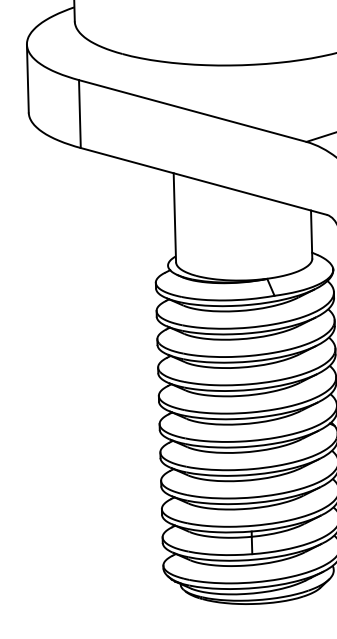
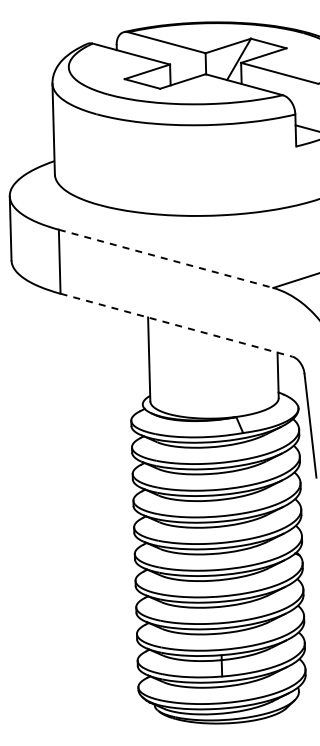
line: (193, 110) -> (166, 258), solid -> dashed
line: (203, 181) -> (176, 325), solid -> dashed

